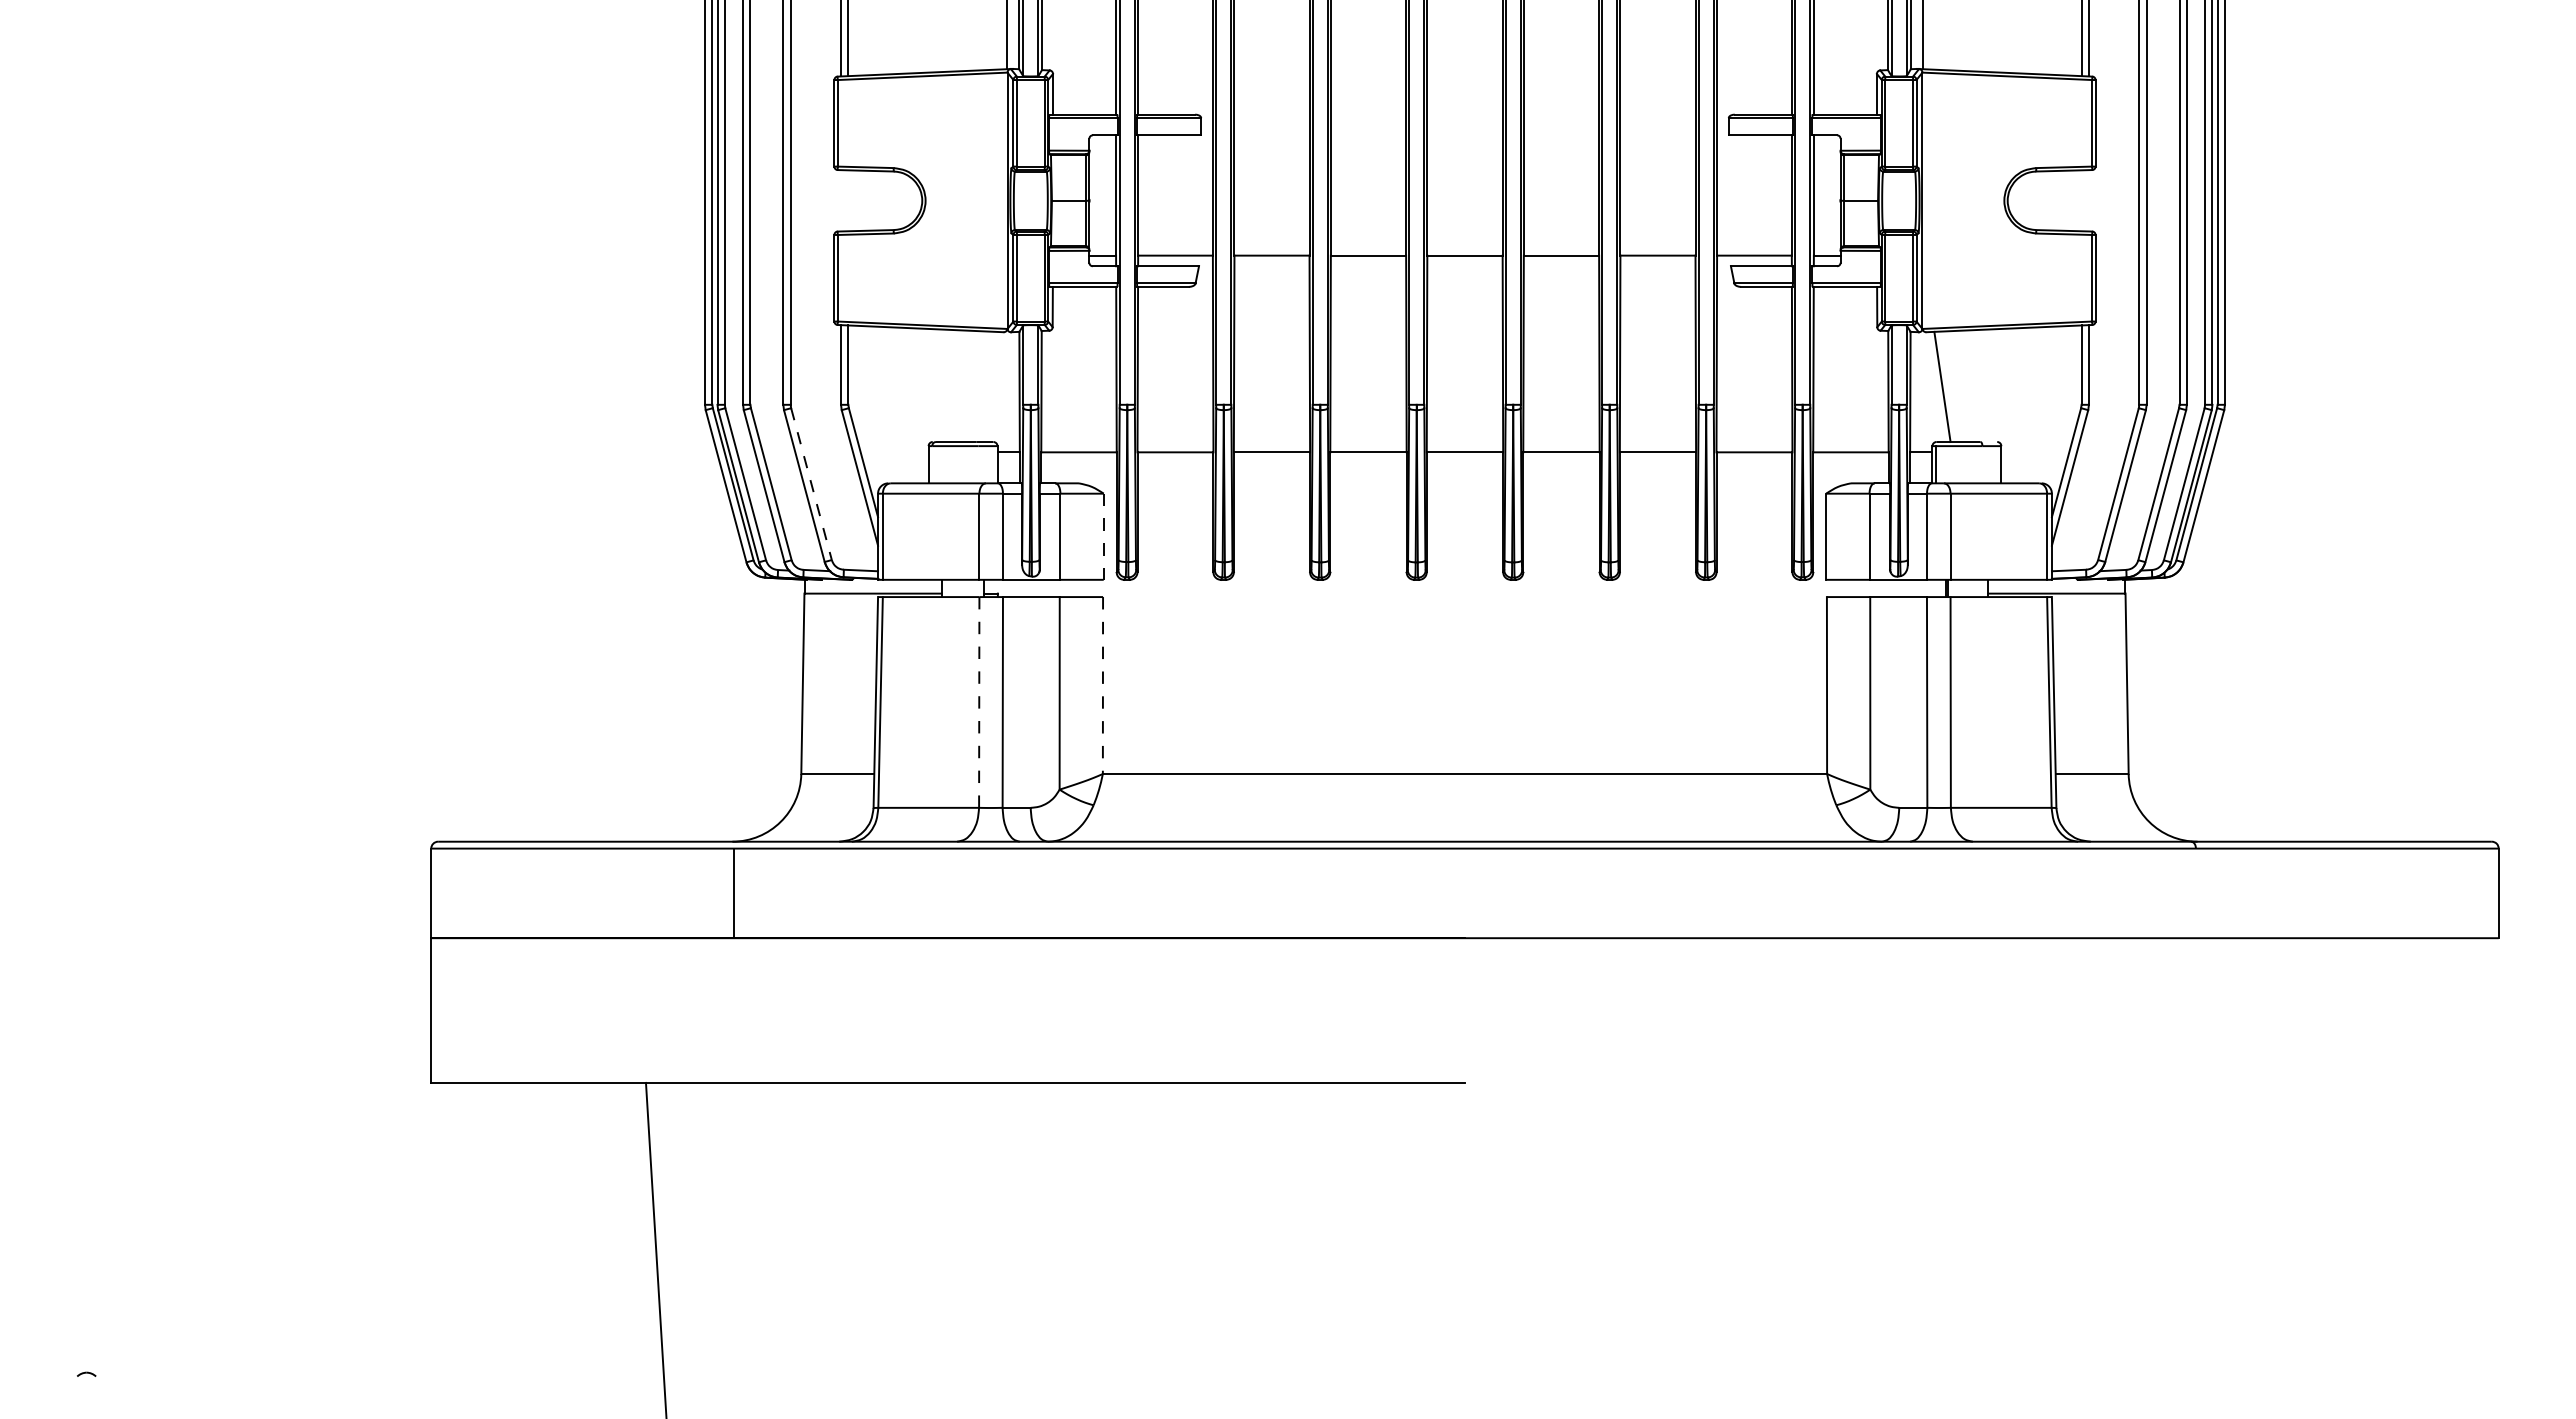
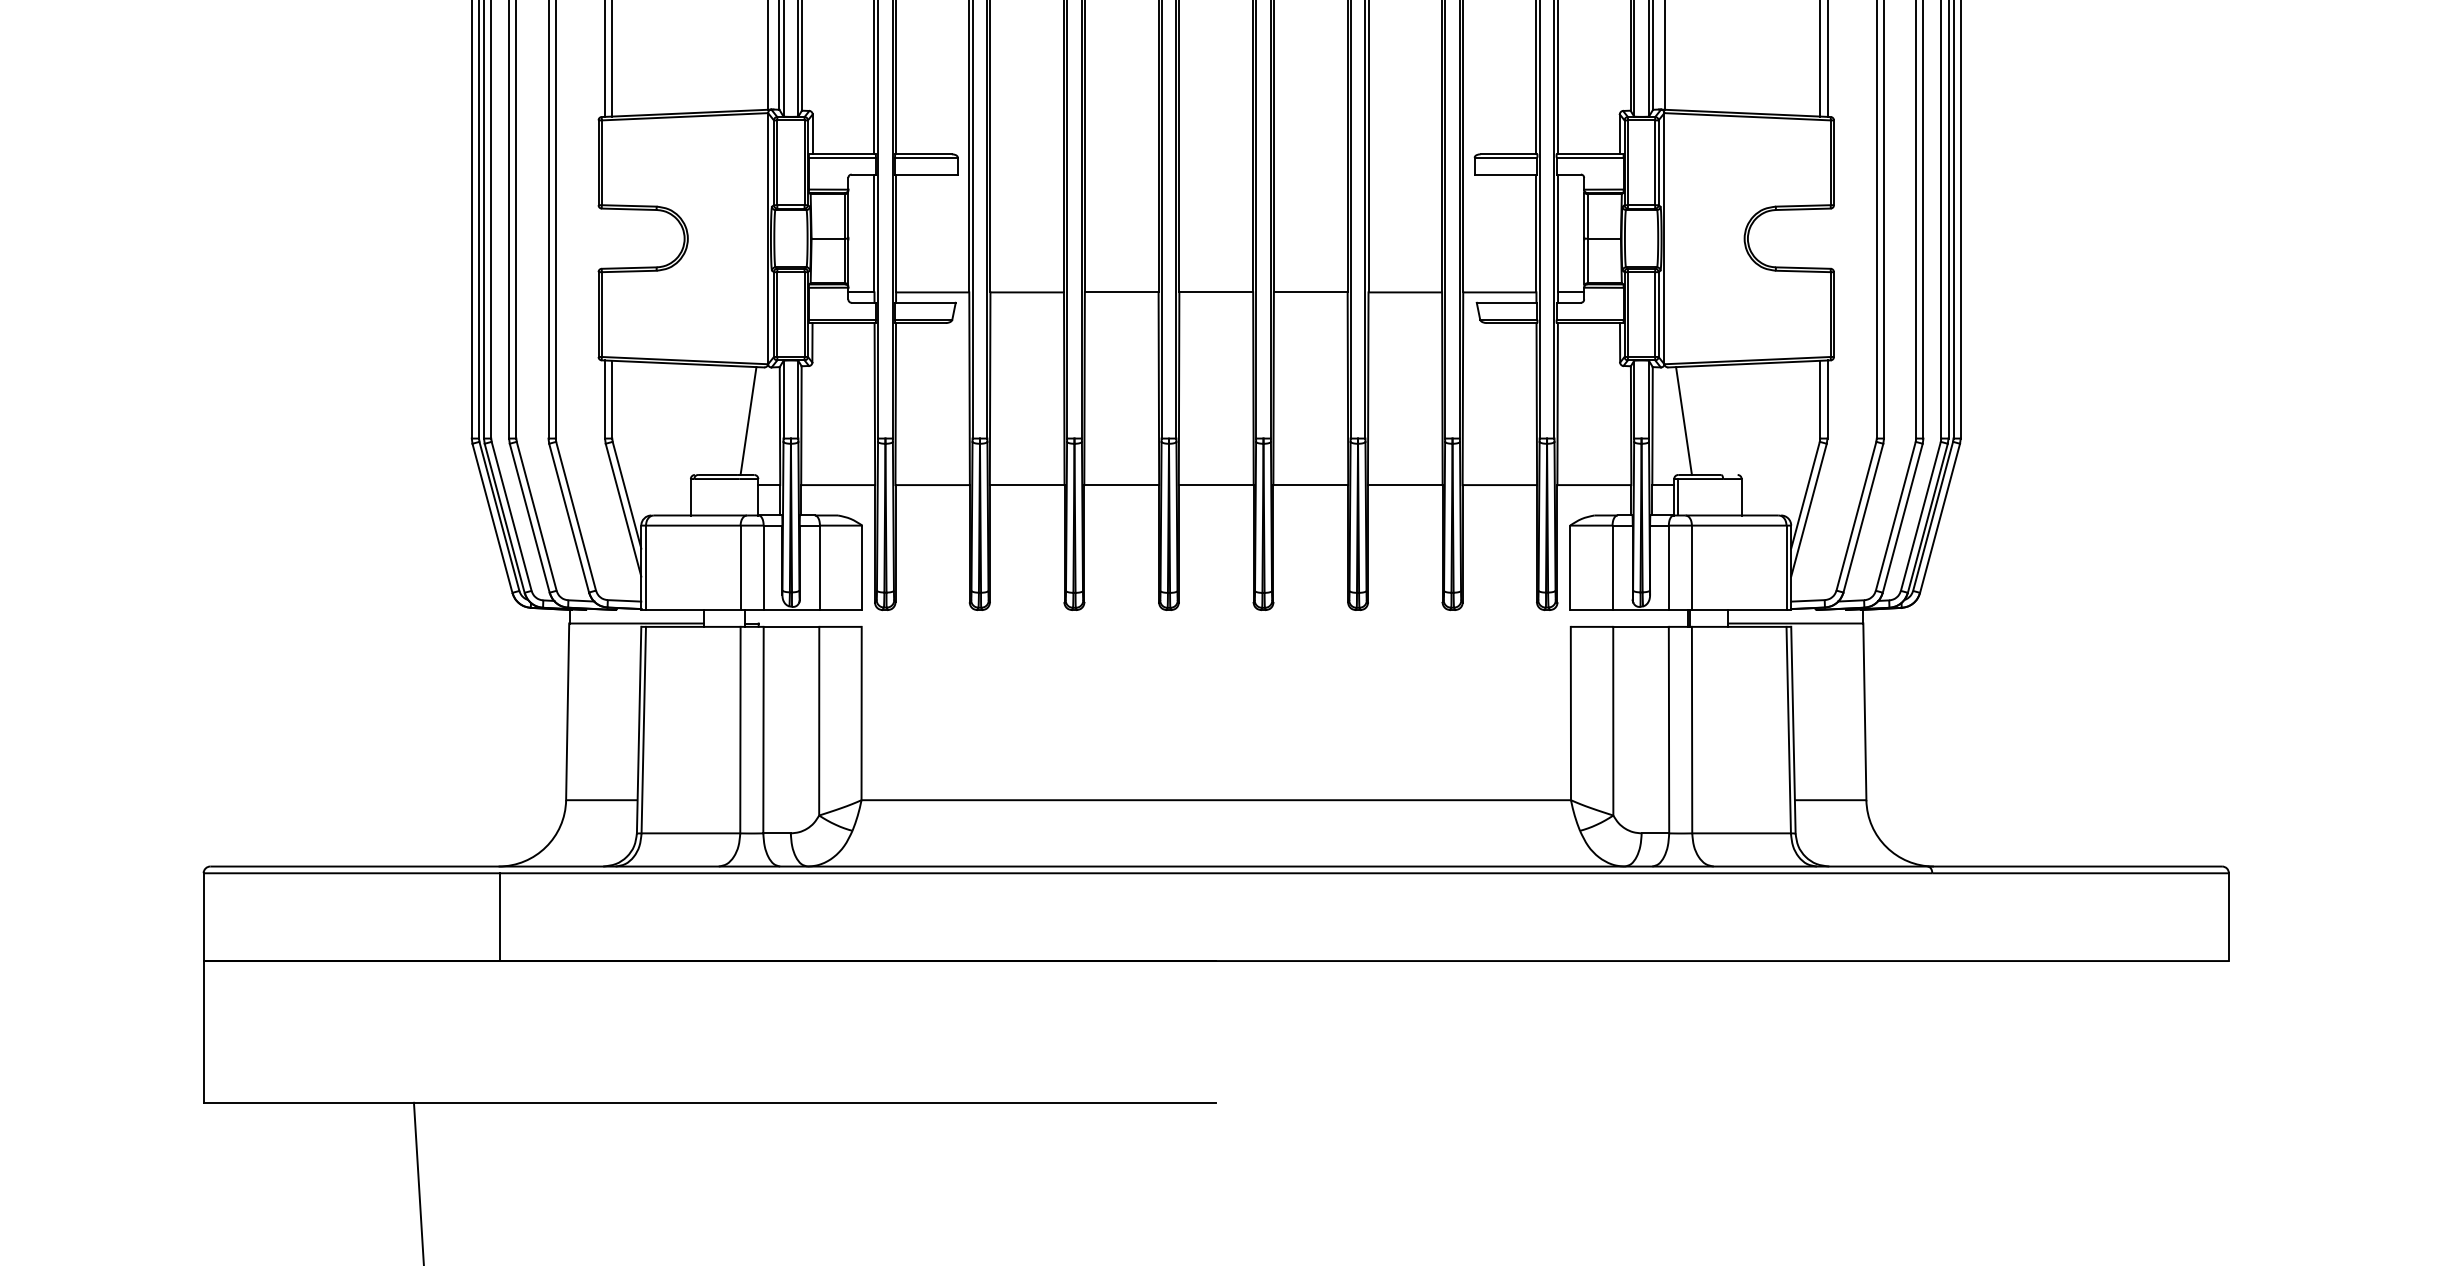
line: (987, 386) -> (748, 420), added
line: (811, 484) -> (576, 516), dashed -> solid
line: (1103, 537) -> (862, 568), dashed -> solid
line: (1102, 686) -> (861, 714), dashed -> solid
line: (979, 701) -> (740, 729), dashed -> solid

